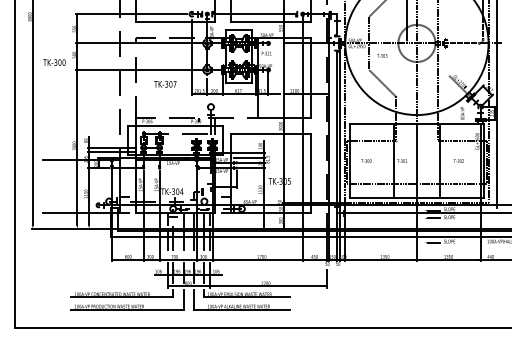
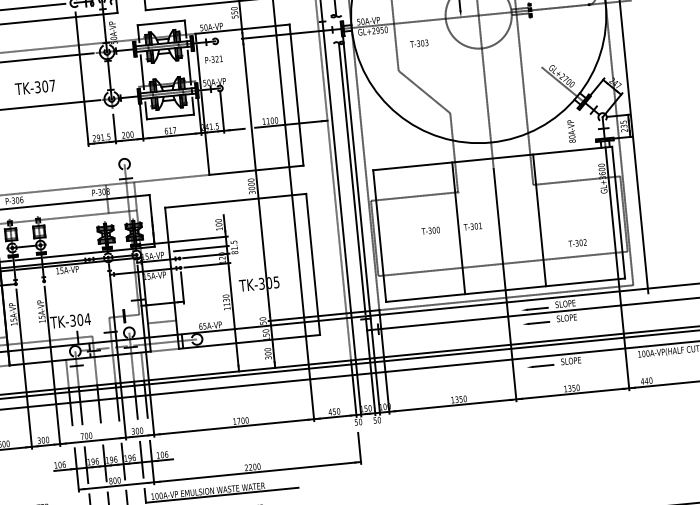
text: (165, 84) -> (35, 87), moved
text: (366, 160) -> (430, 229), moved
text: (458, 160) -> (577, 242), moved

